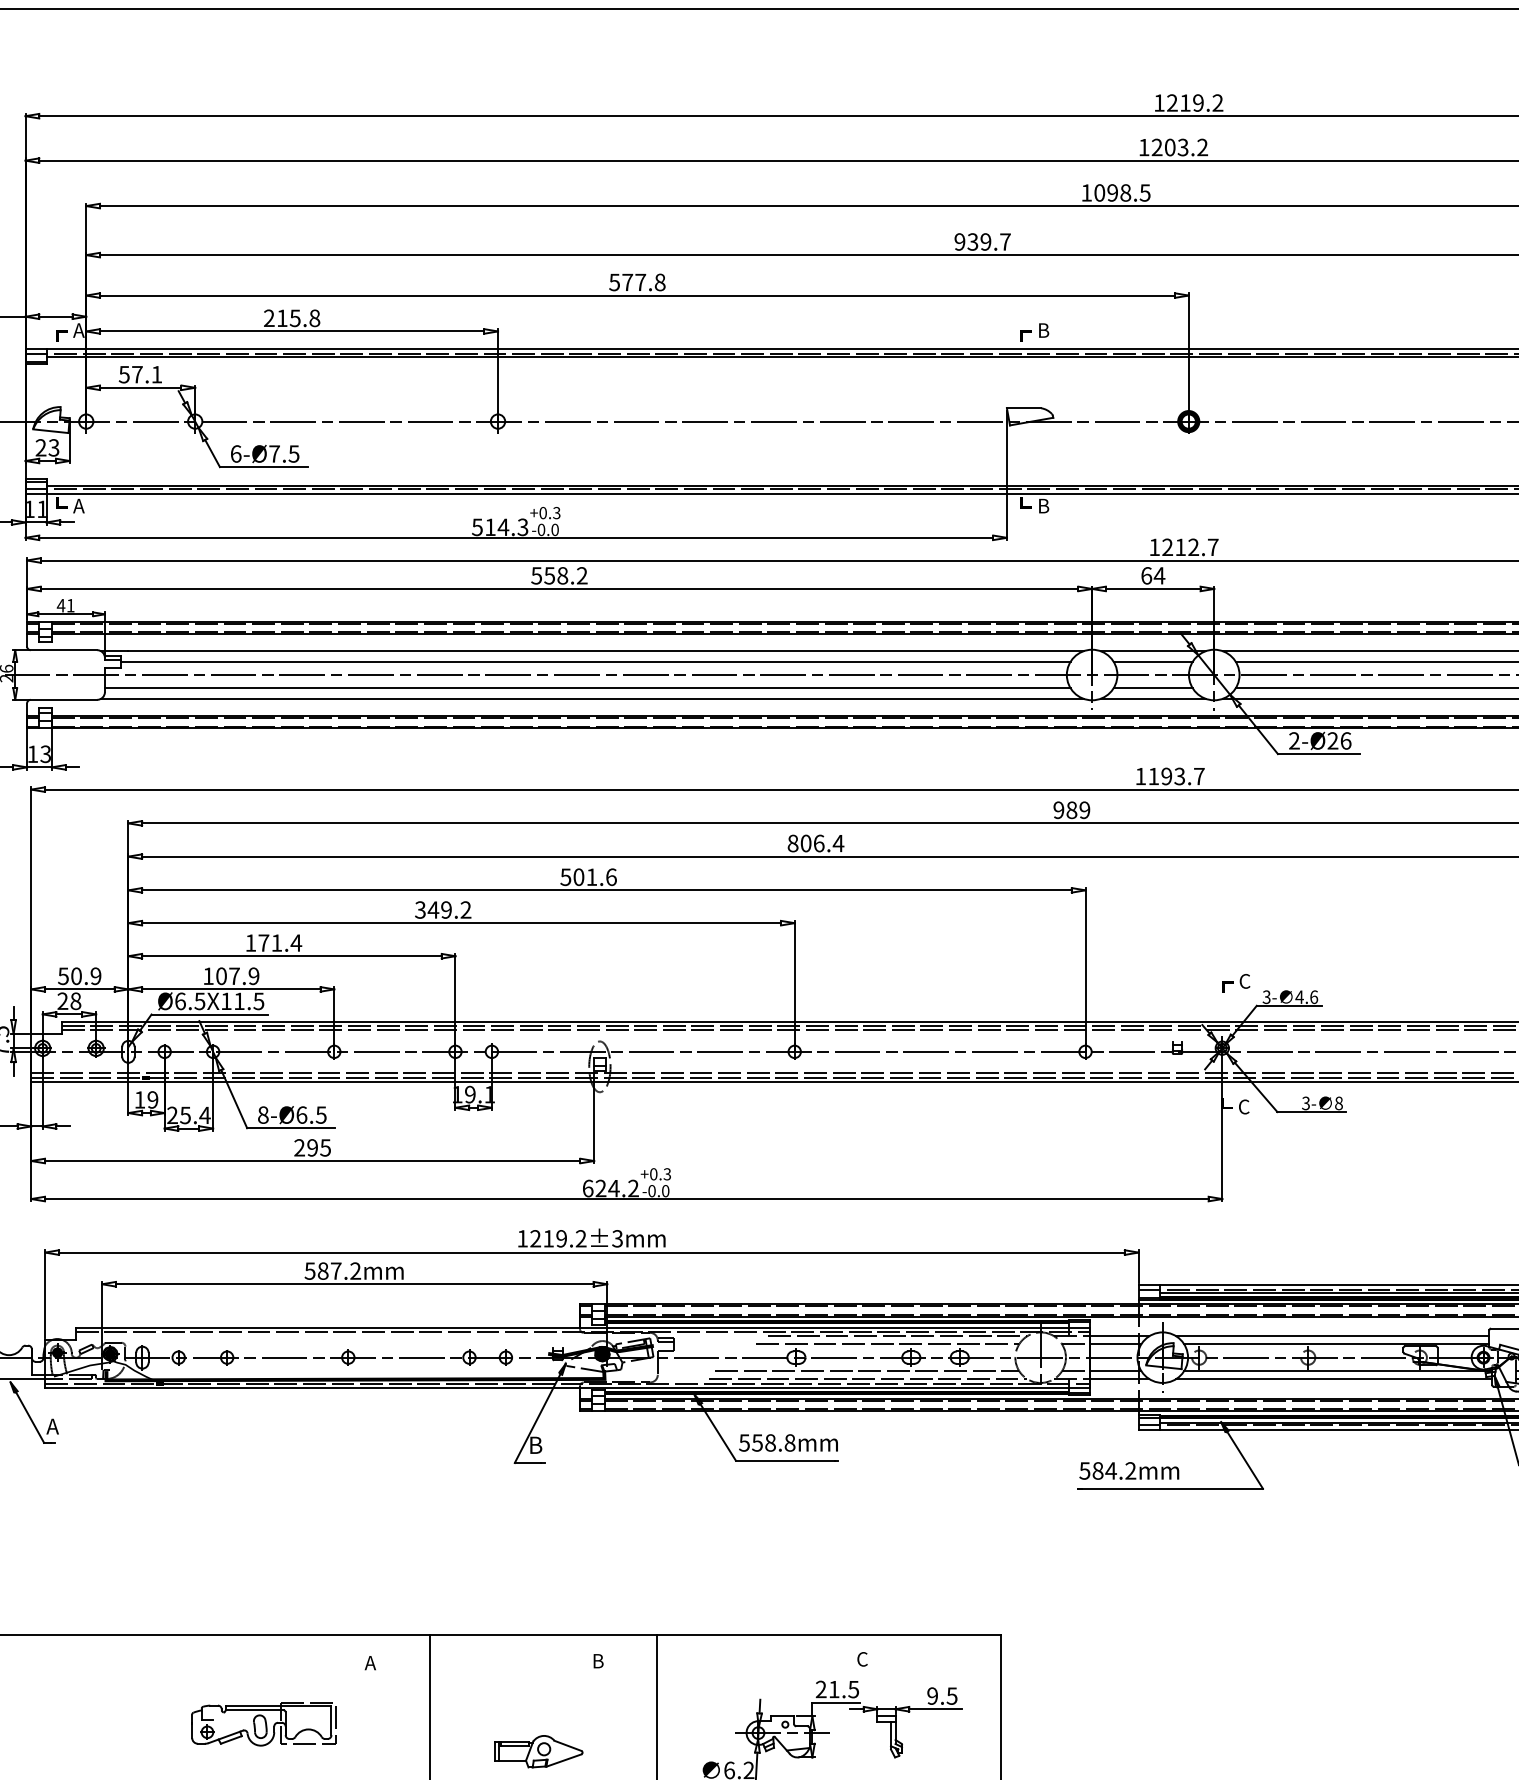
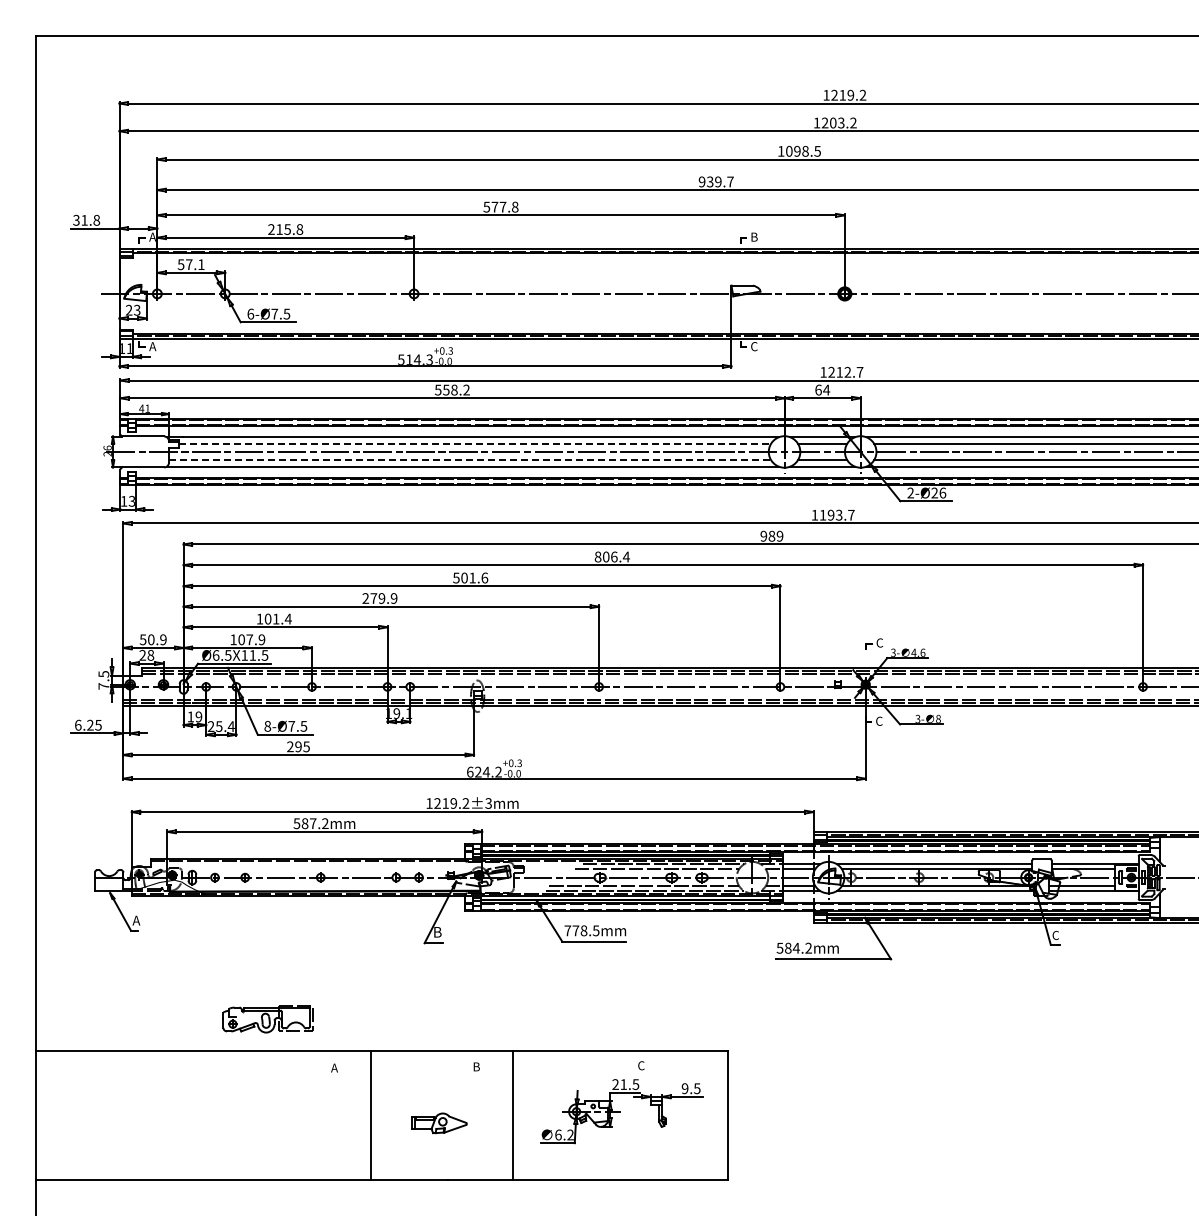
text: (1043, 505) -> (754, 346), B -> C
line: (596, 661) -> (475, 443), solid -> dashed
line: (588, 688) -> (470, 460), solid -> dashed
text: (442, 910) -> (379, 598), 349.2 -> 279.9
text: (262, 942) -> (267, 618), 171.4 -> 101.4
text: (301, 1113) -> (291, 725), 8-Ø6.5 -> 8-Ø7.5
text: (766, 1442) -> (581, 930), 558.8mm -> 778.5mm
part: (262, 1724) -> (267, 1019), moved

